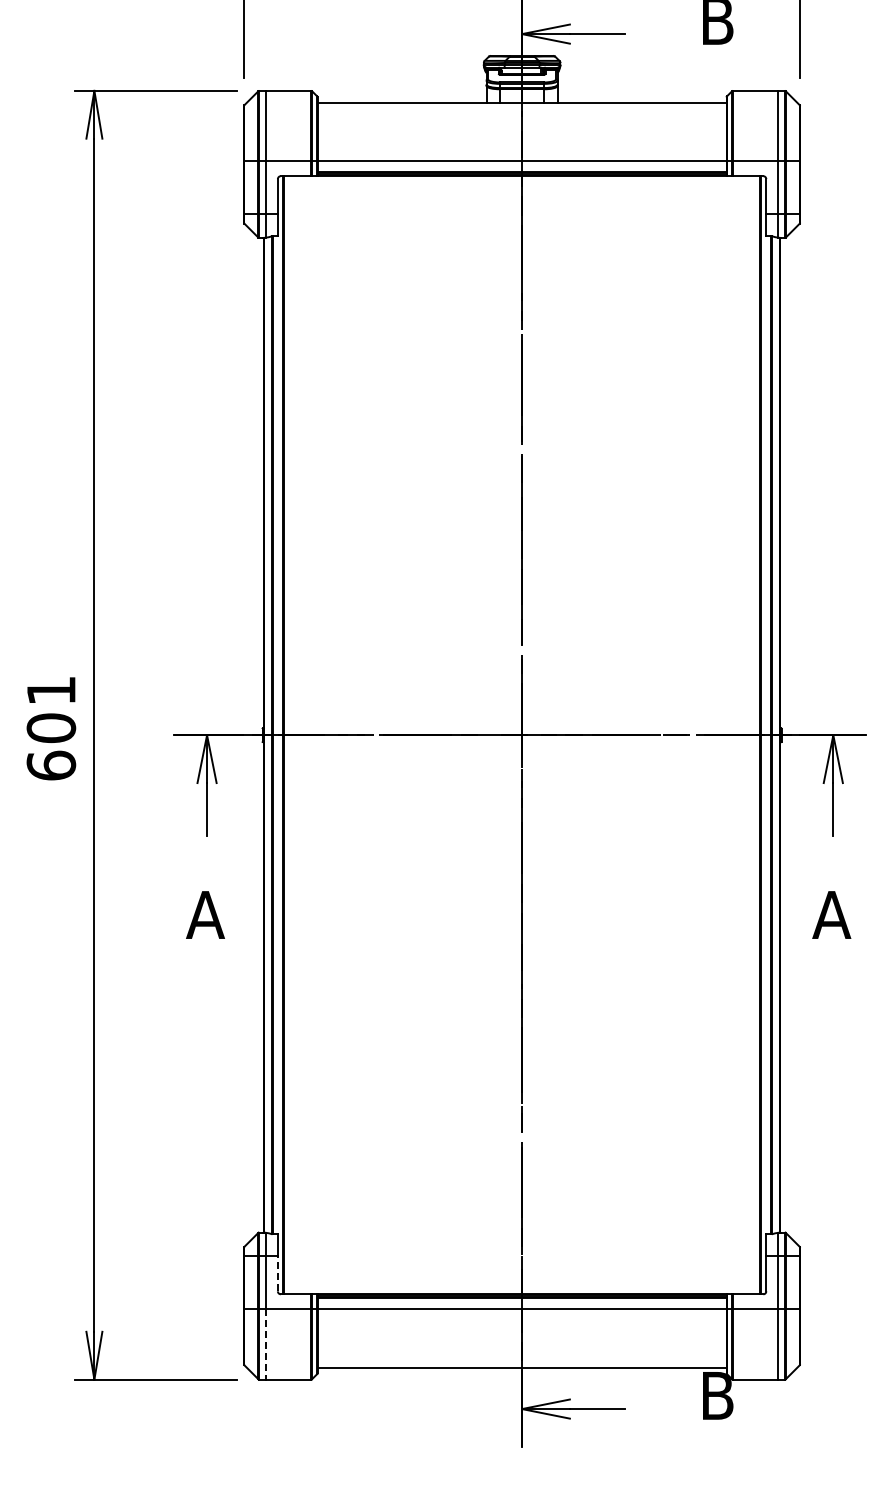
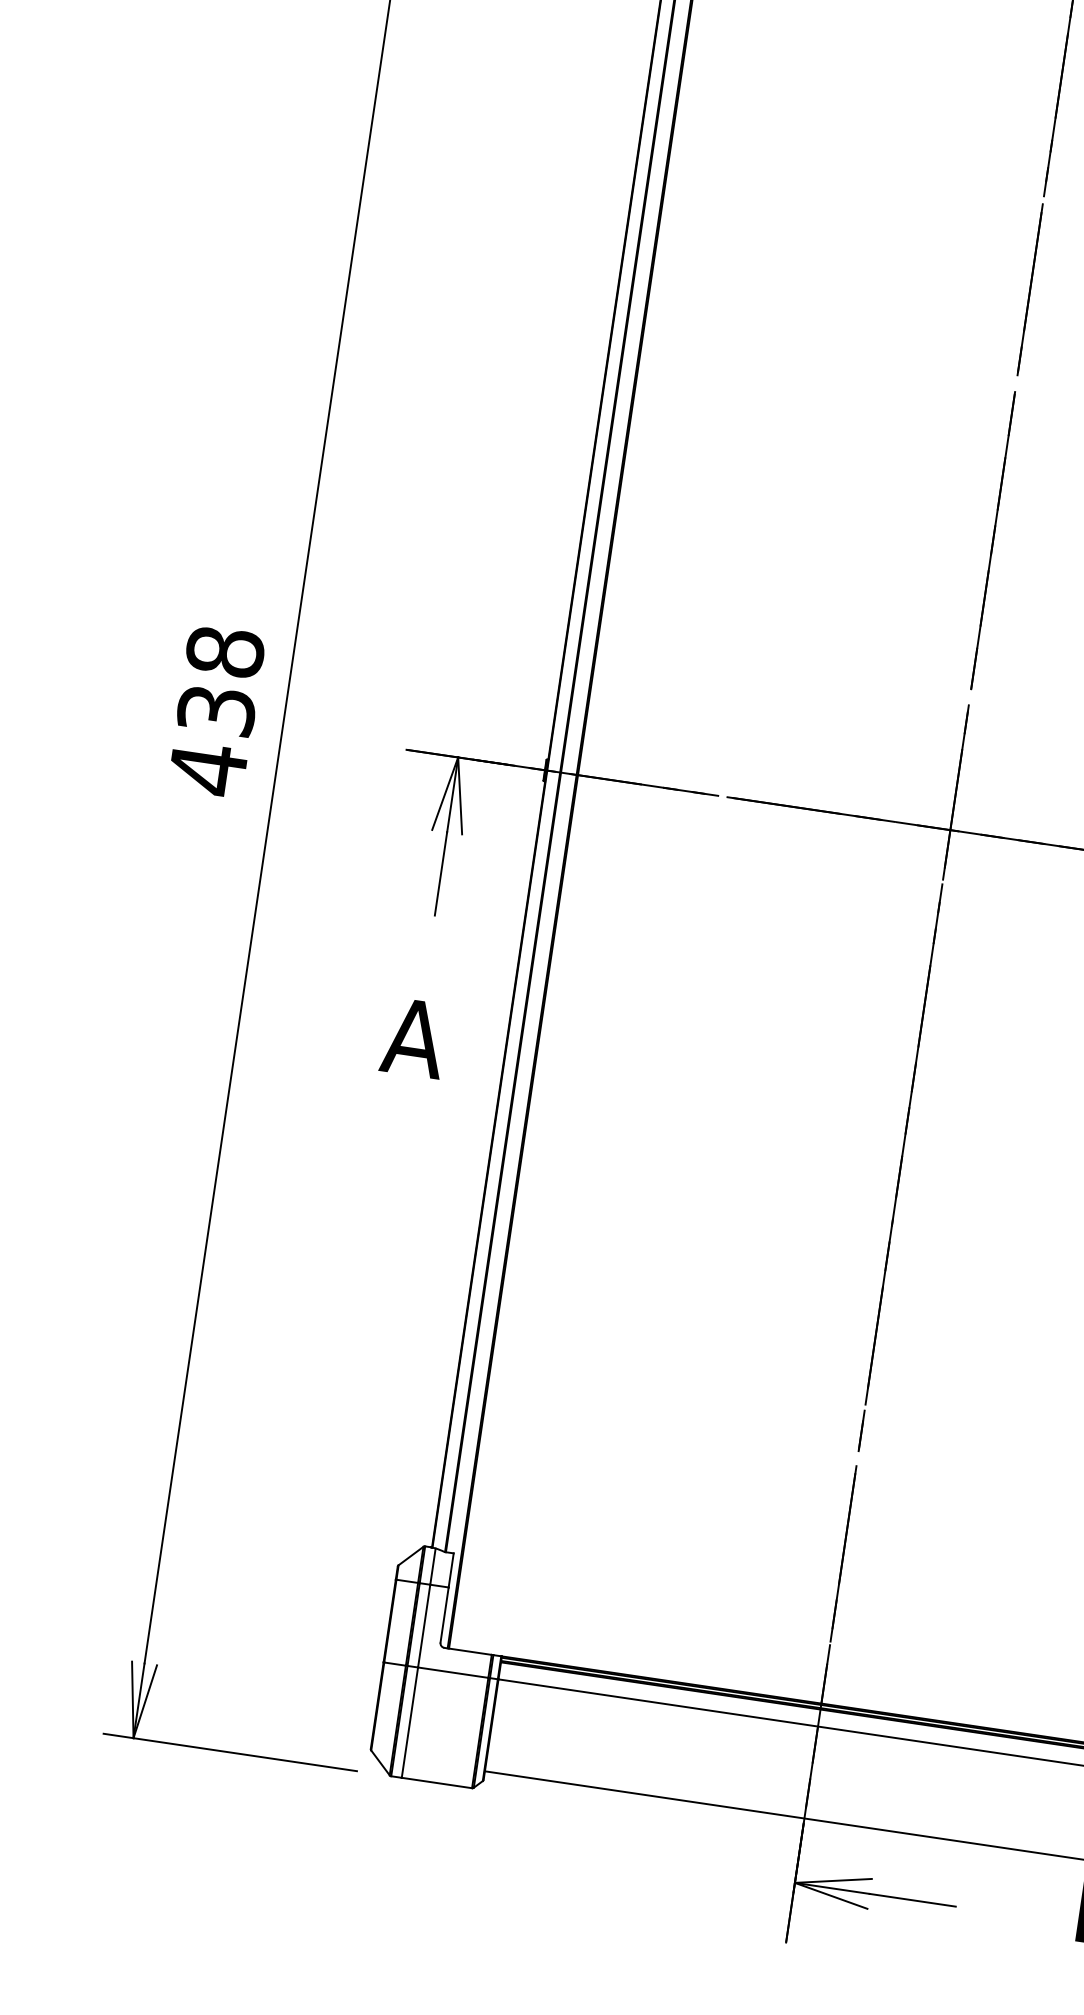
text: (51, 728) -> (216, 711), 601 -> 438
line: (277, 1273) -> (444, 1614), dashed -> solid
line: (266, 1344) -> (410, 1723), dashed -> solid

